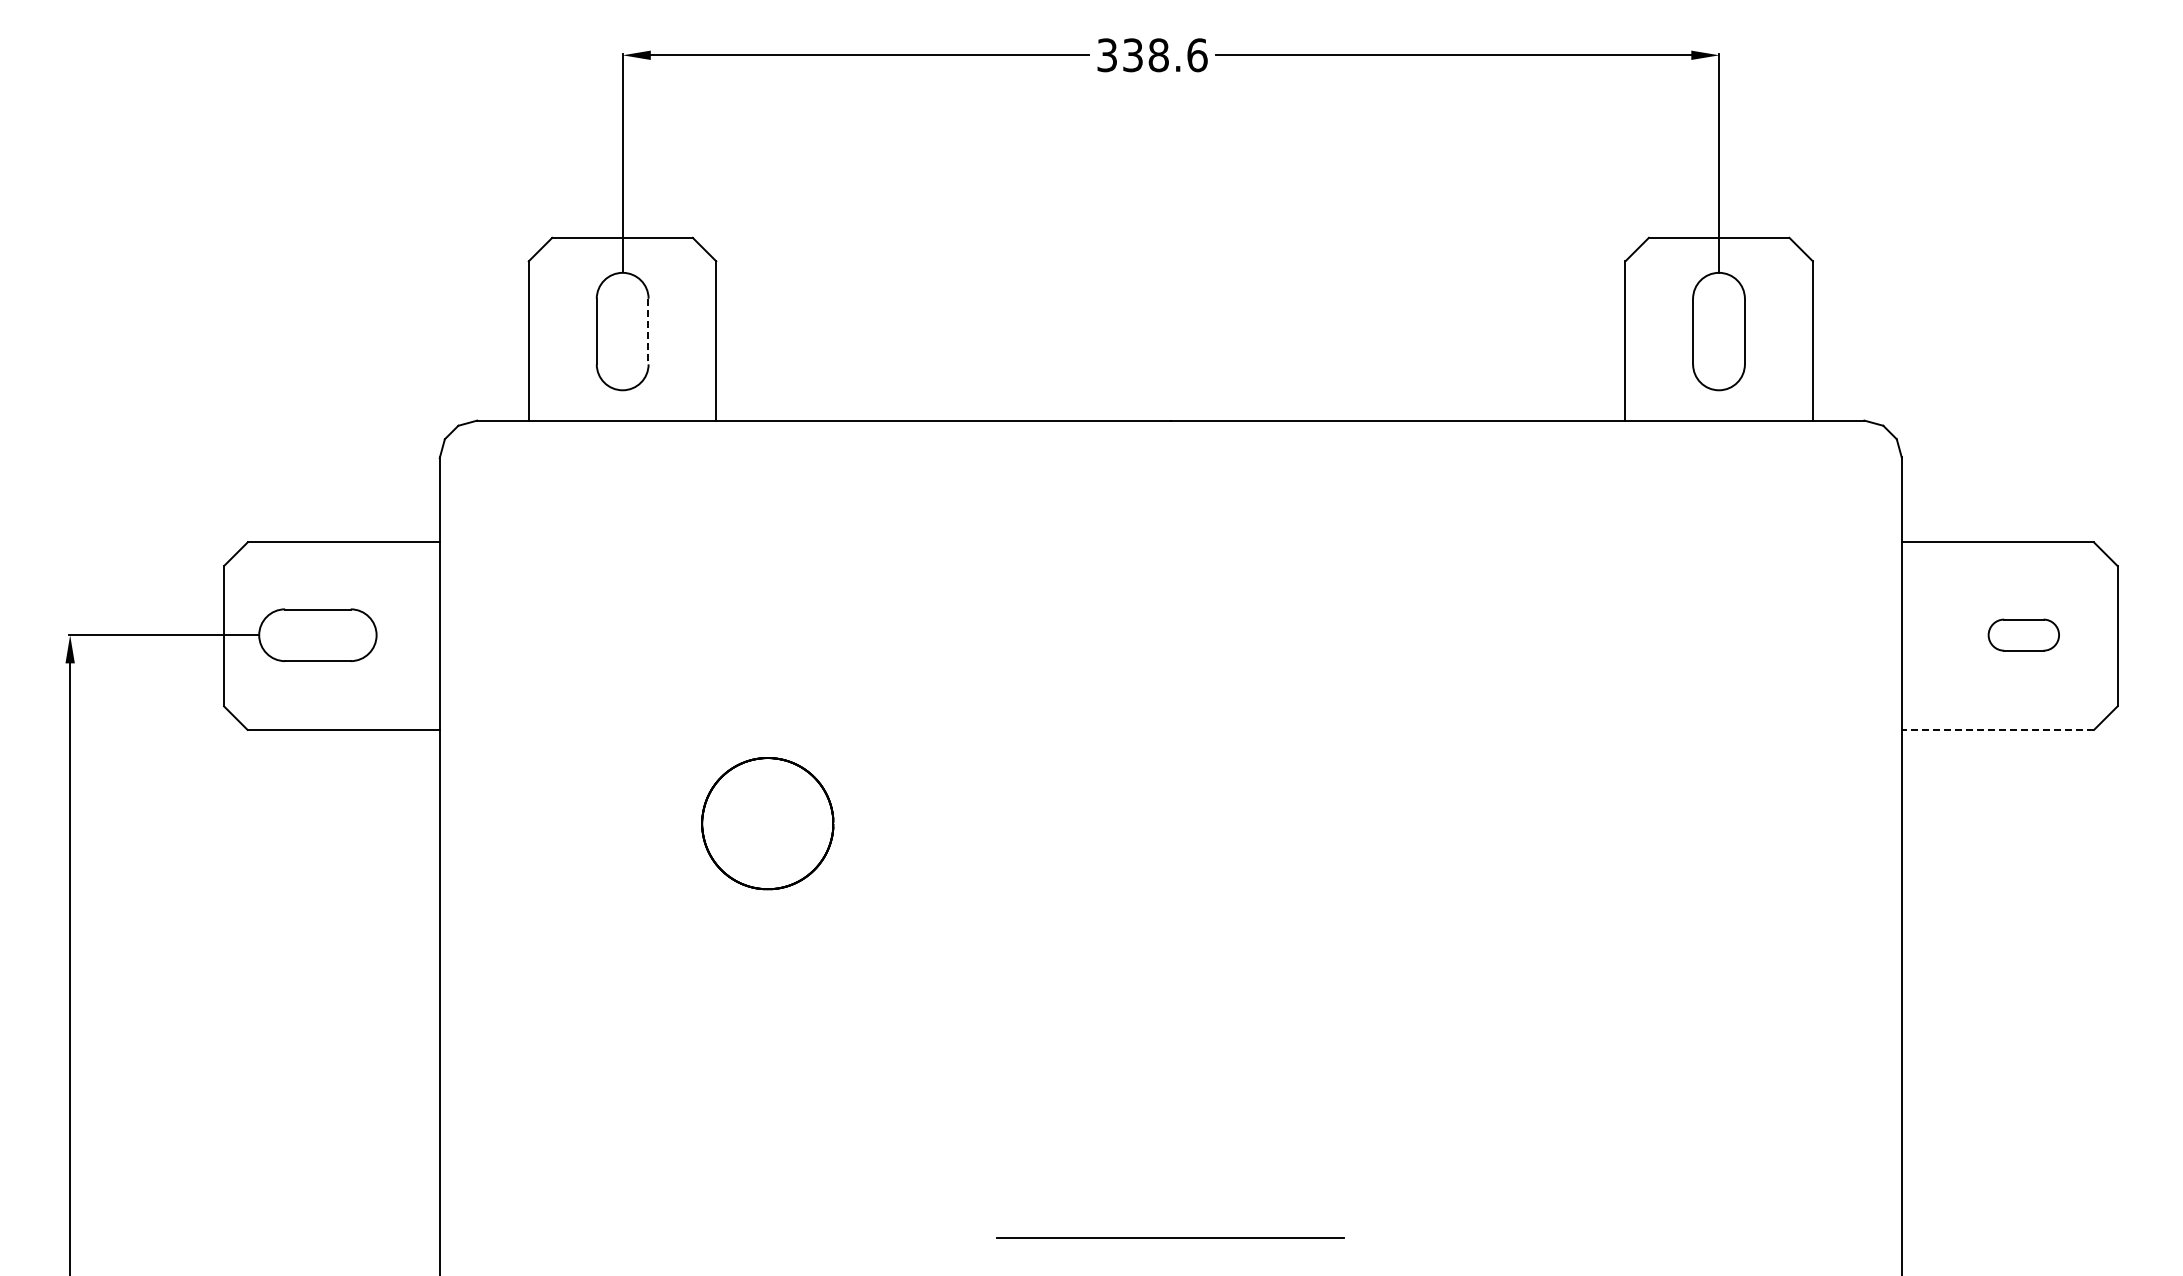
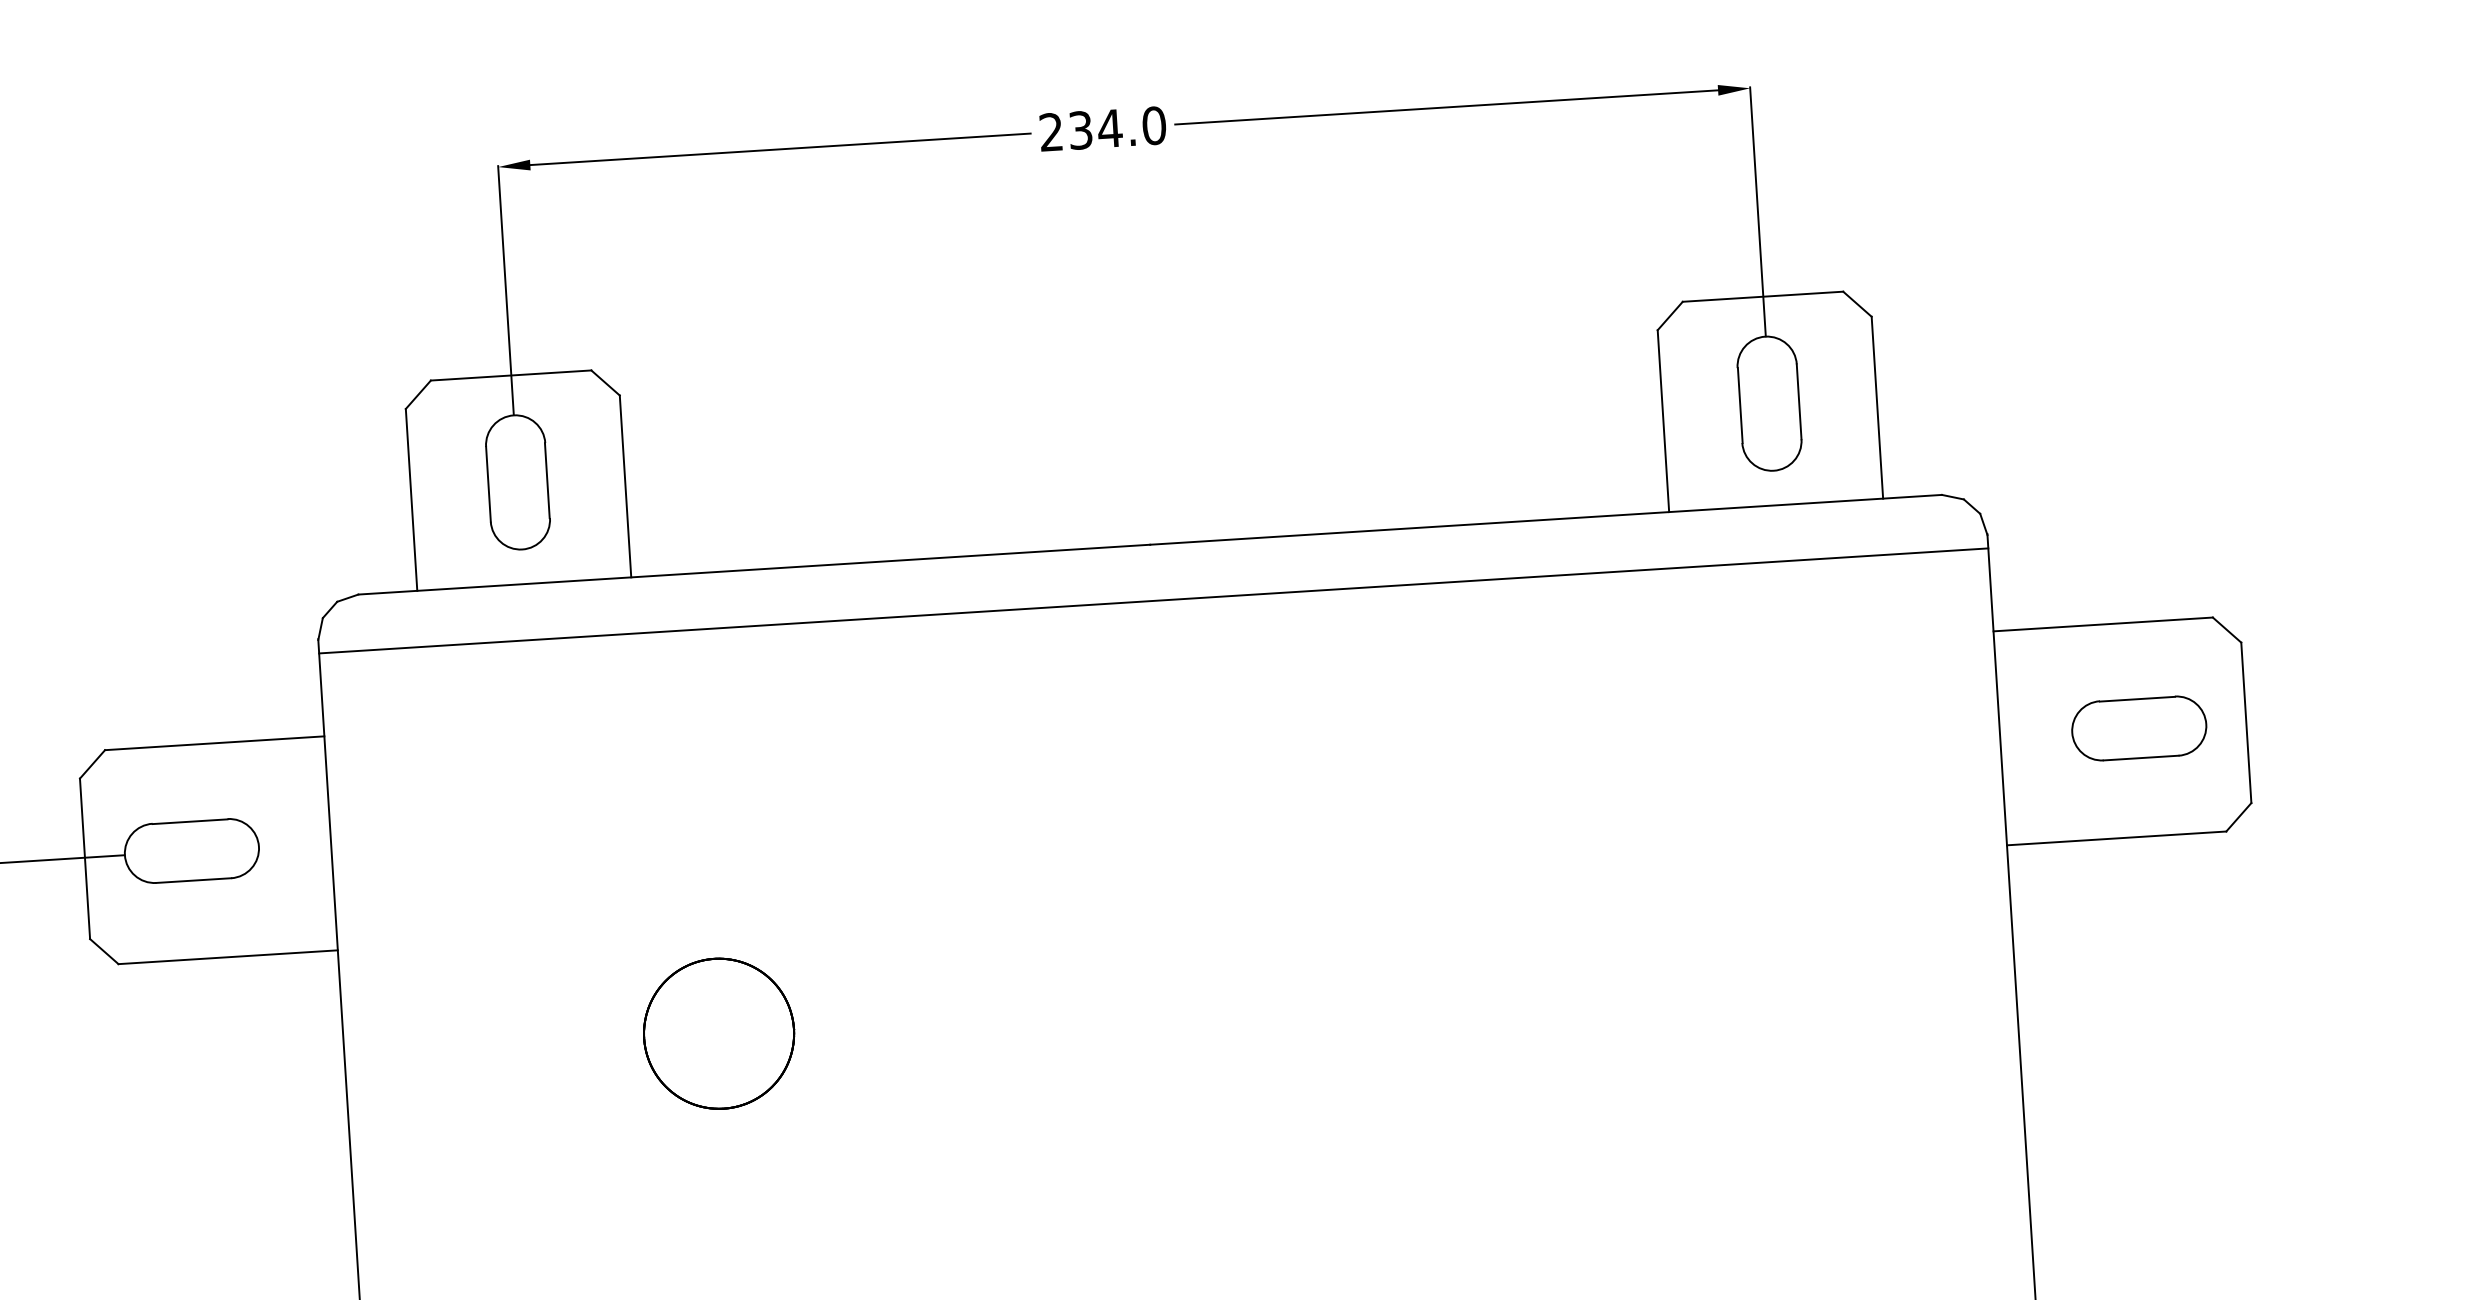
text: (1152, 55) -> (1103, 129), 338.6 -> 234.0
line: (648, 331) -> (547, 480), dashed -> solid
line: (1170, 469) -> (1153, 600), added
part: (2023, 634) -> (2138, 727), size x1.67
line: (1997, 729) -> (2116, 837), dashed -> solid

